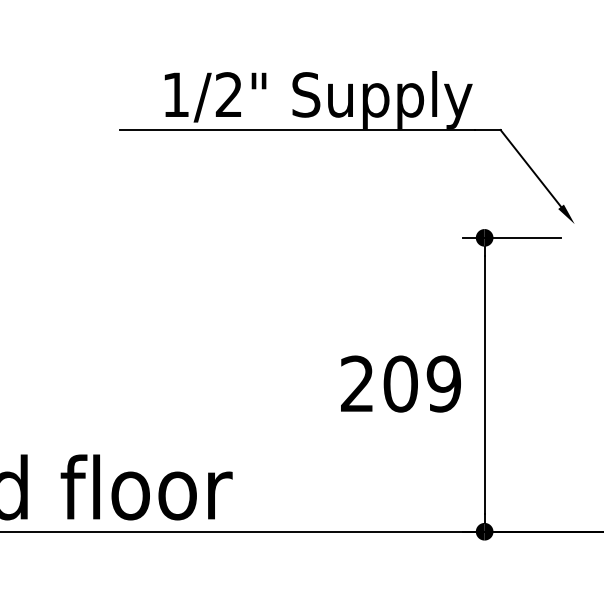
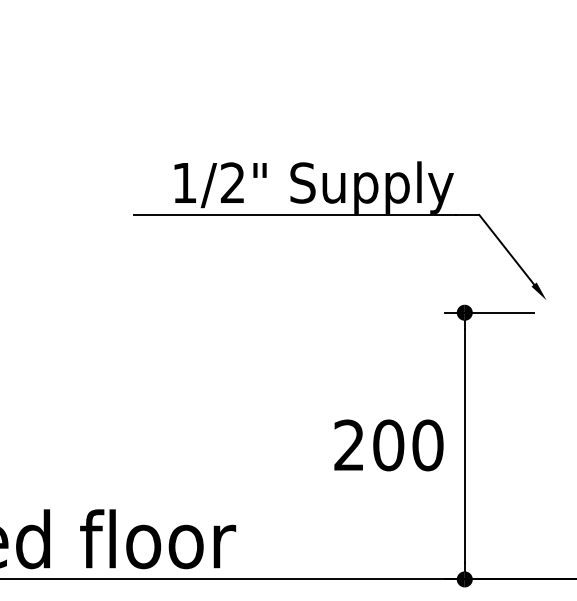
text: (443, 384) -> (427, 445), 209 -> 200

